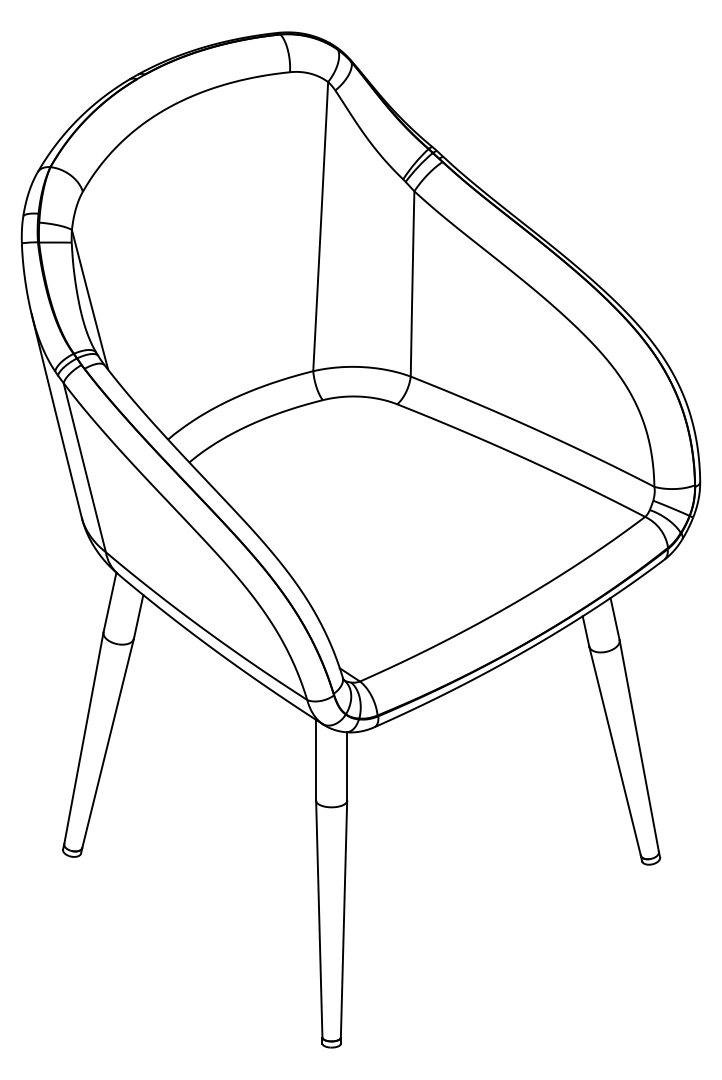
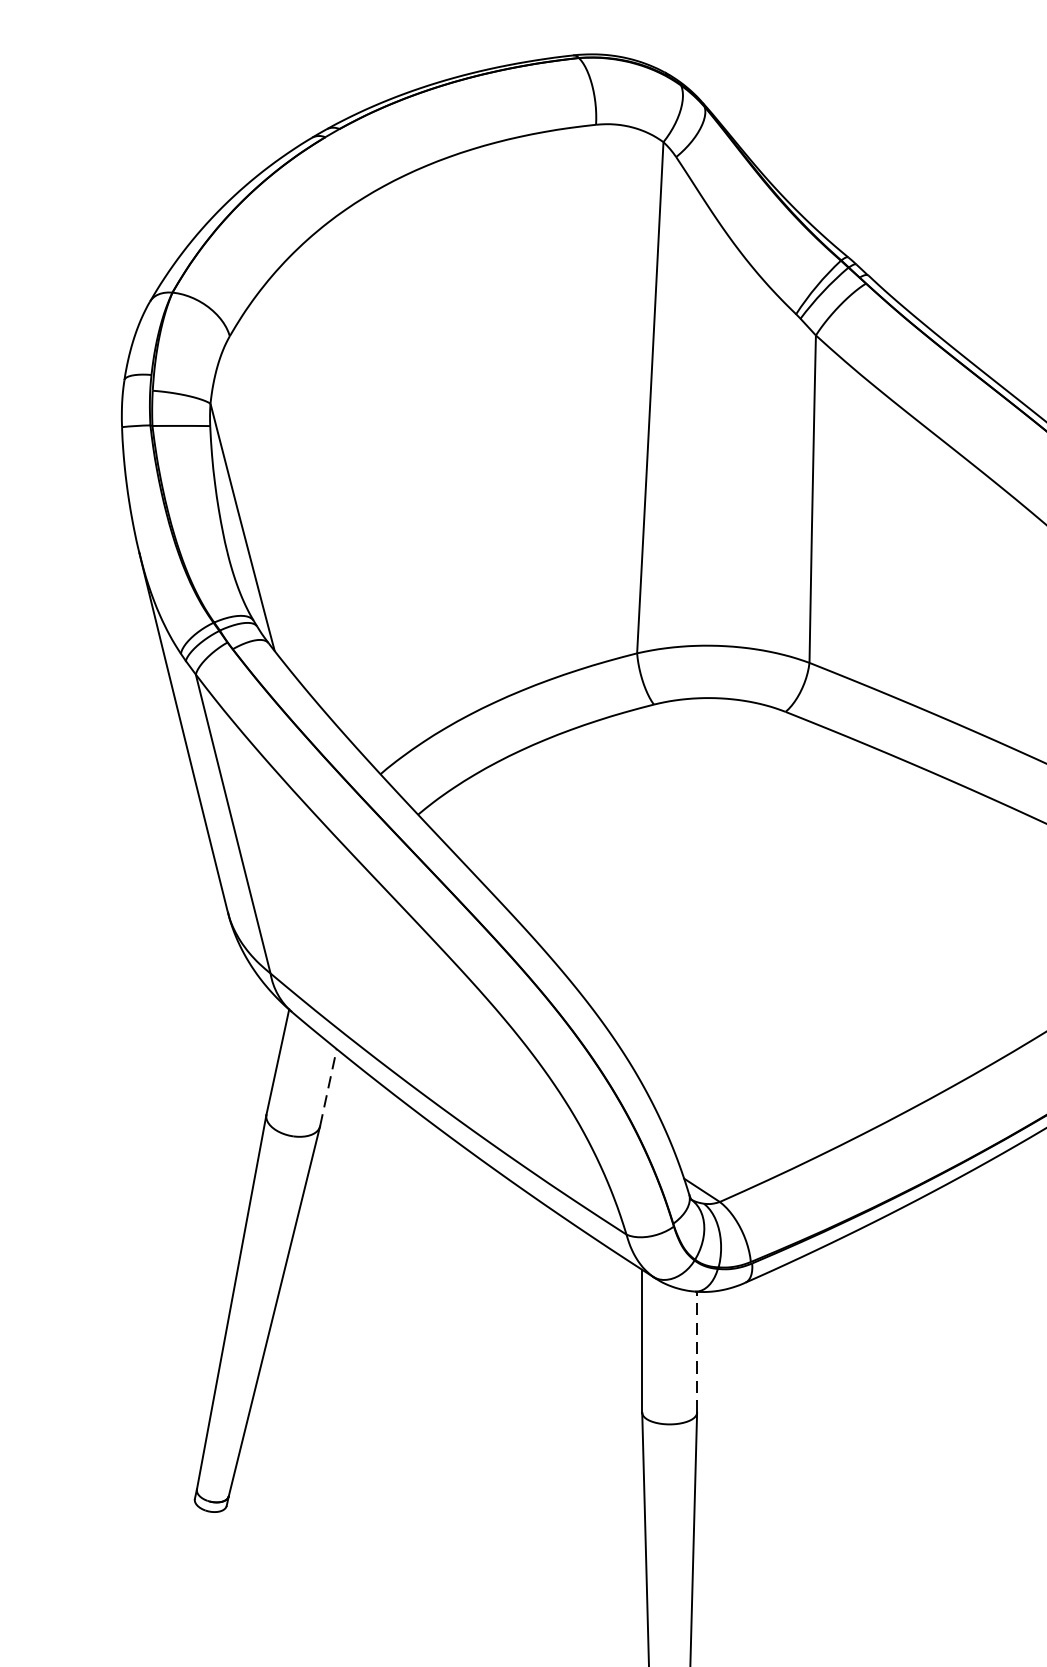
line: (138, 616) -> (328, 1087), solid -> dashed
line: (347, 766) -> (697, 1352), solid -> dashed

